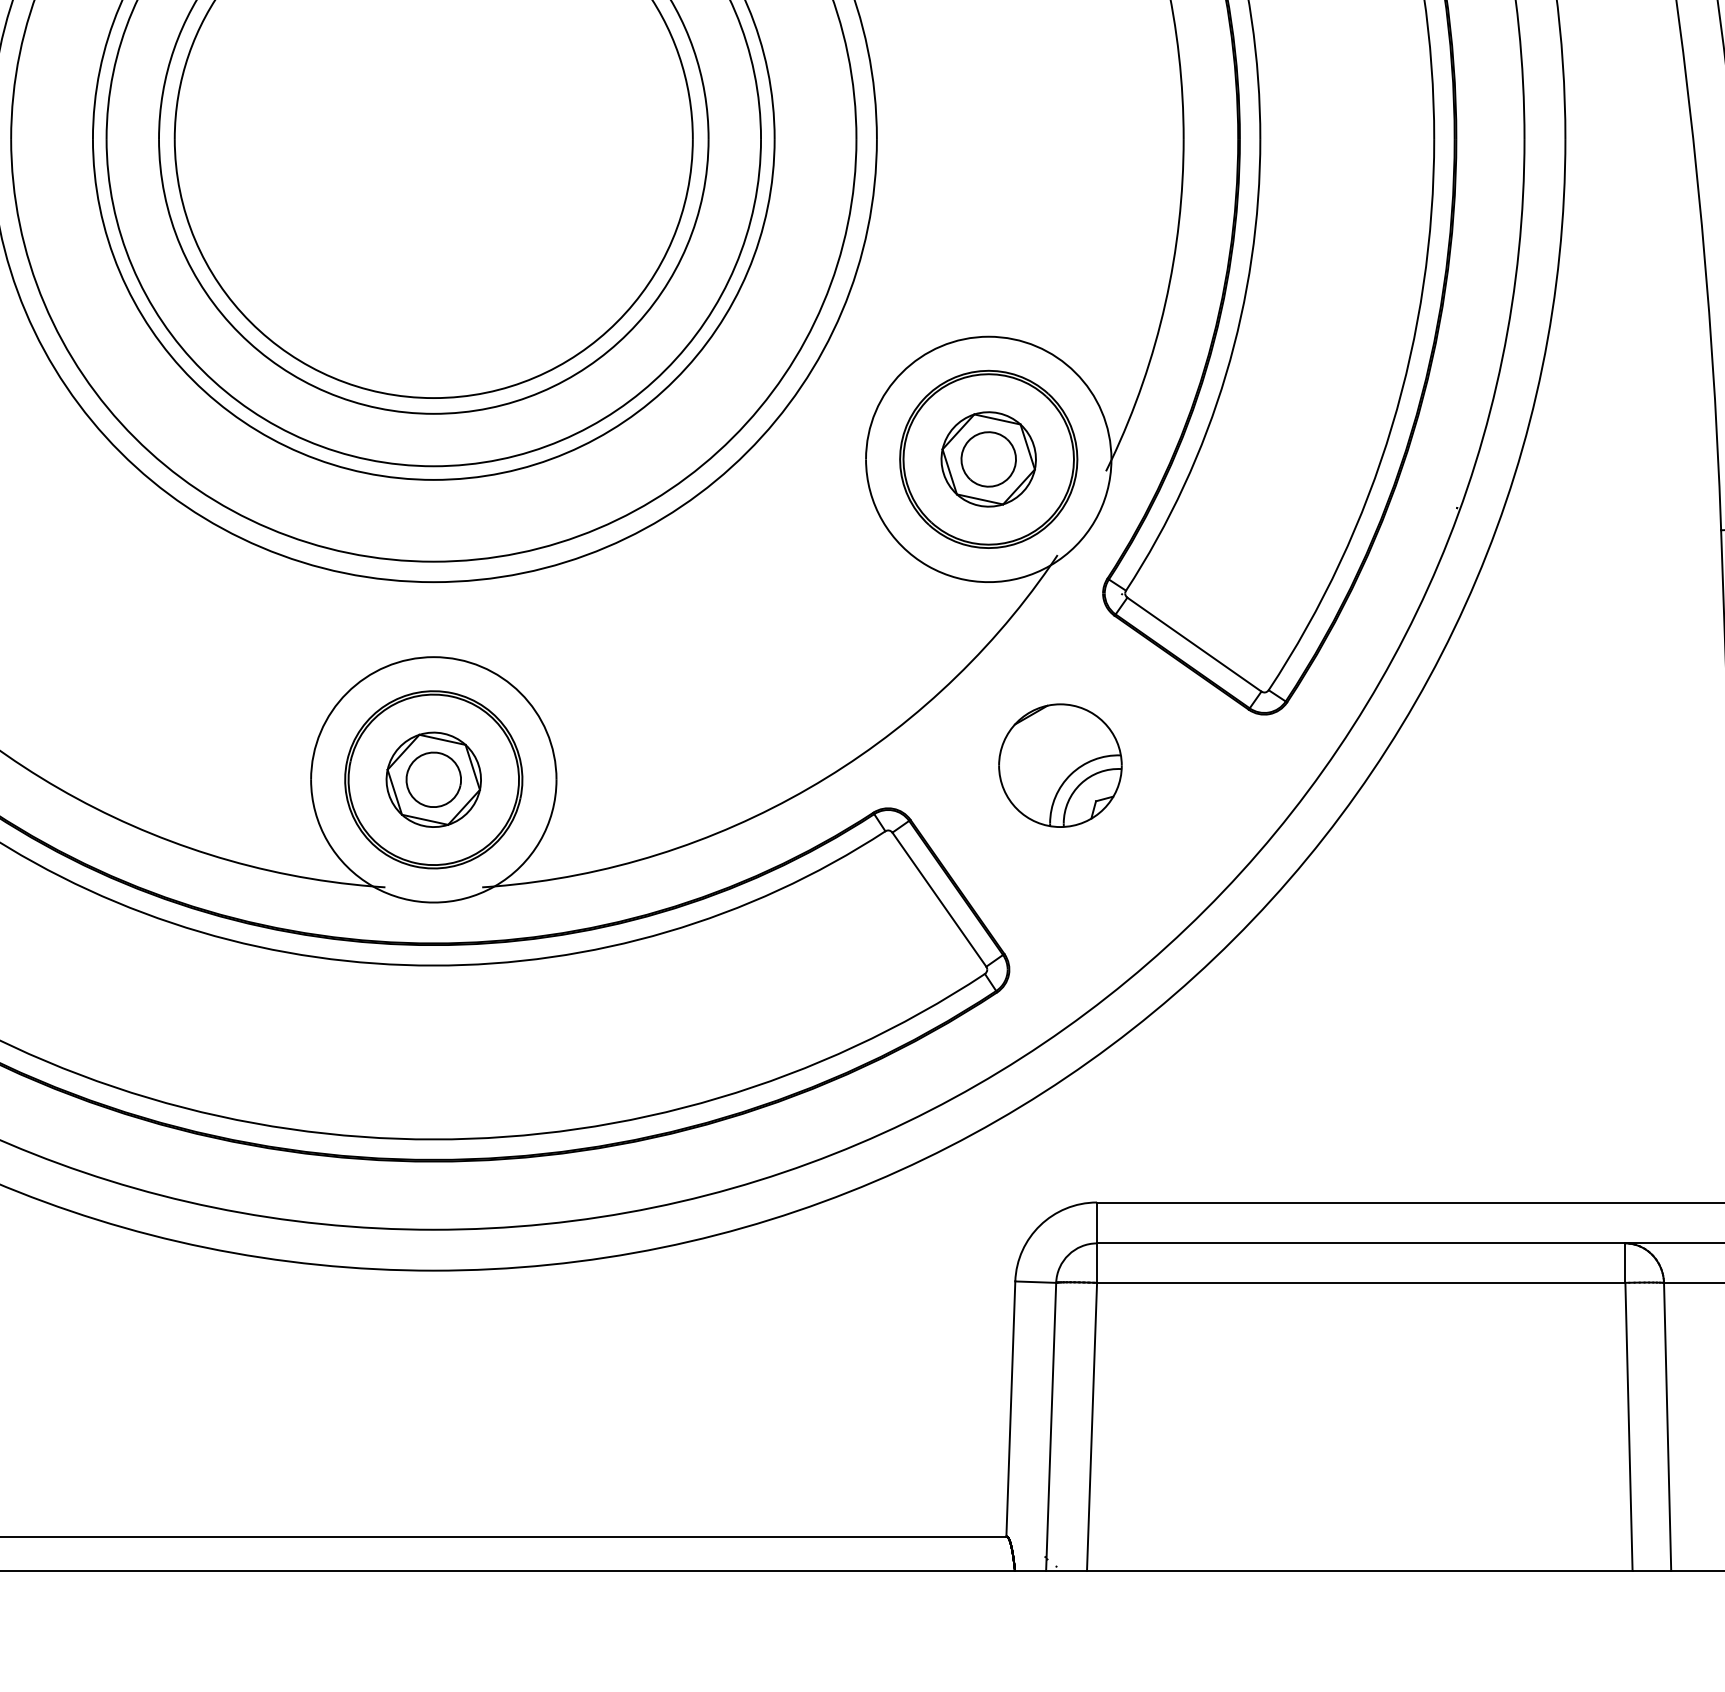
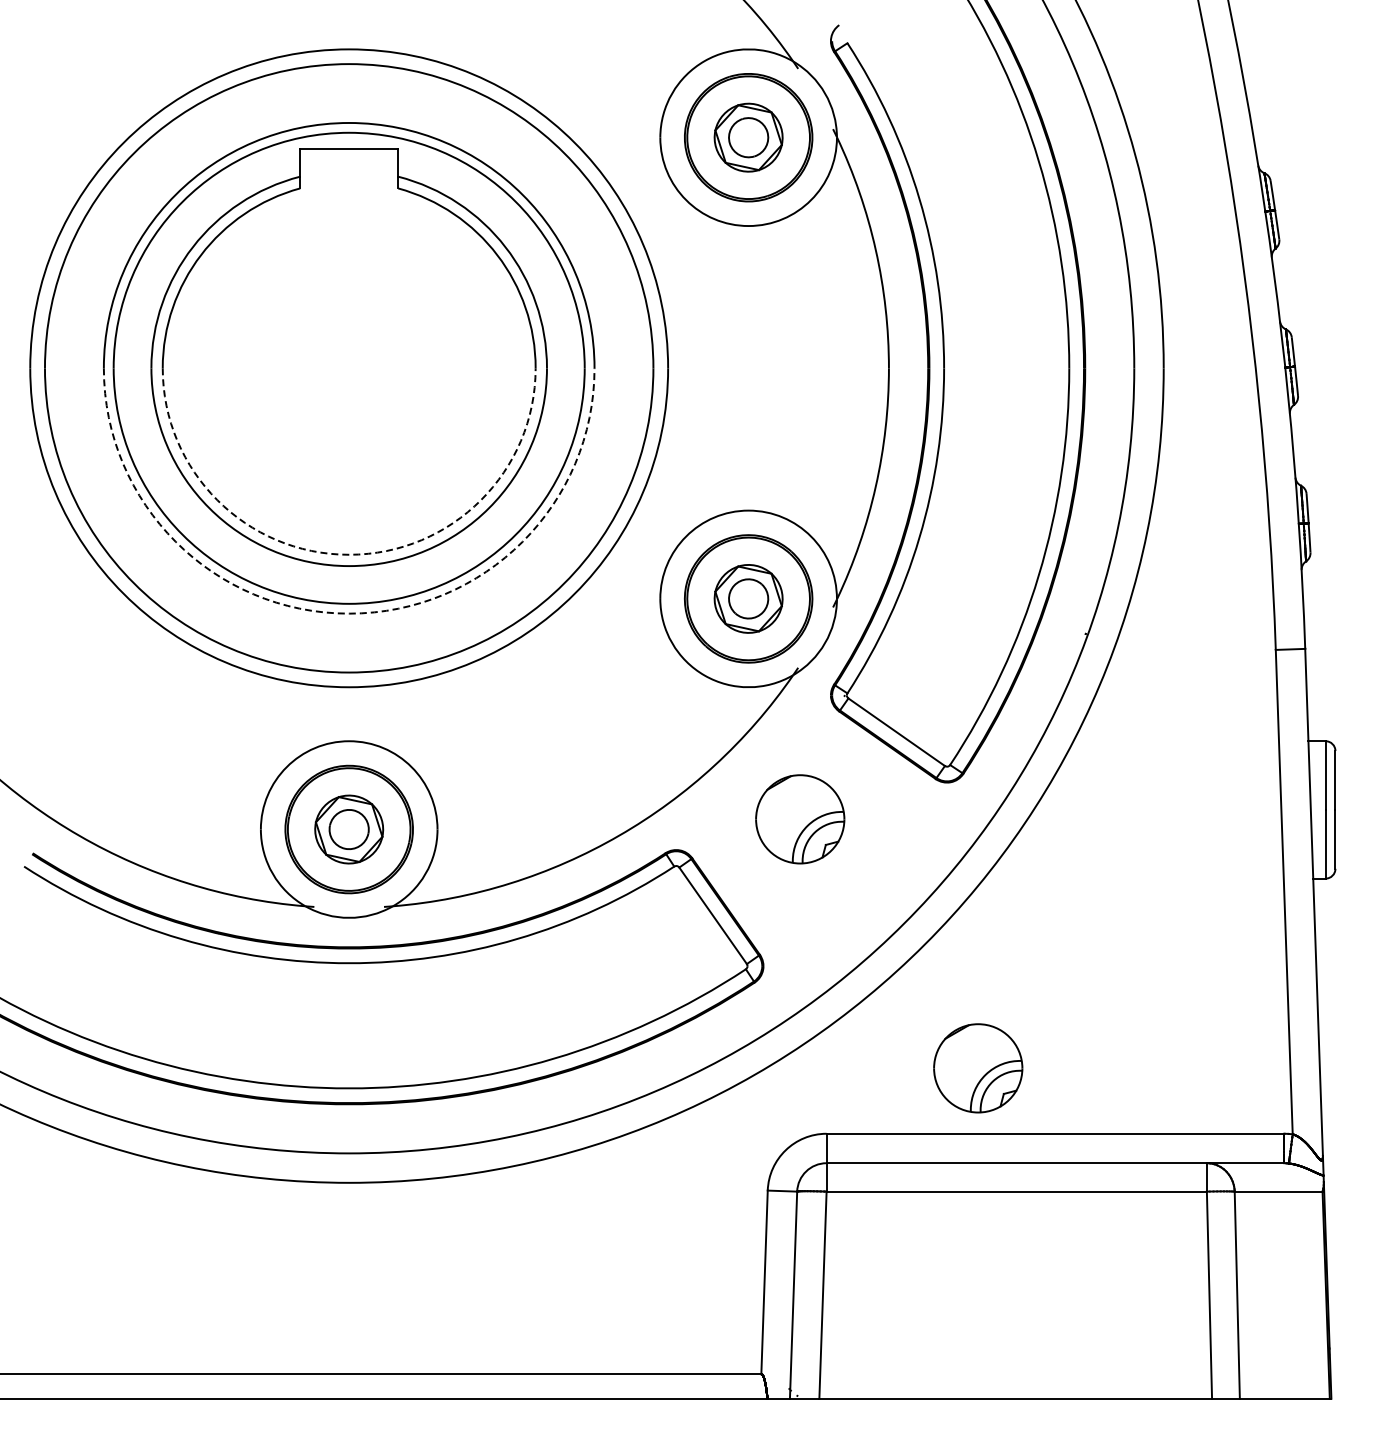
arc: (434, 397) -> (349, 554), solid -> dashed
arc: (434, 479) -> (349, 613), solid -> dashed
part: (1308, 1111) -> (978, 1068), added

